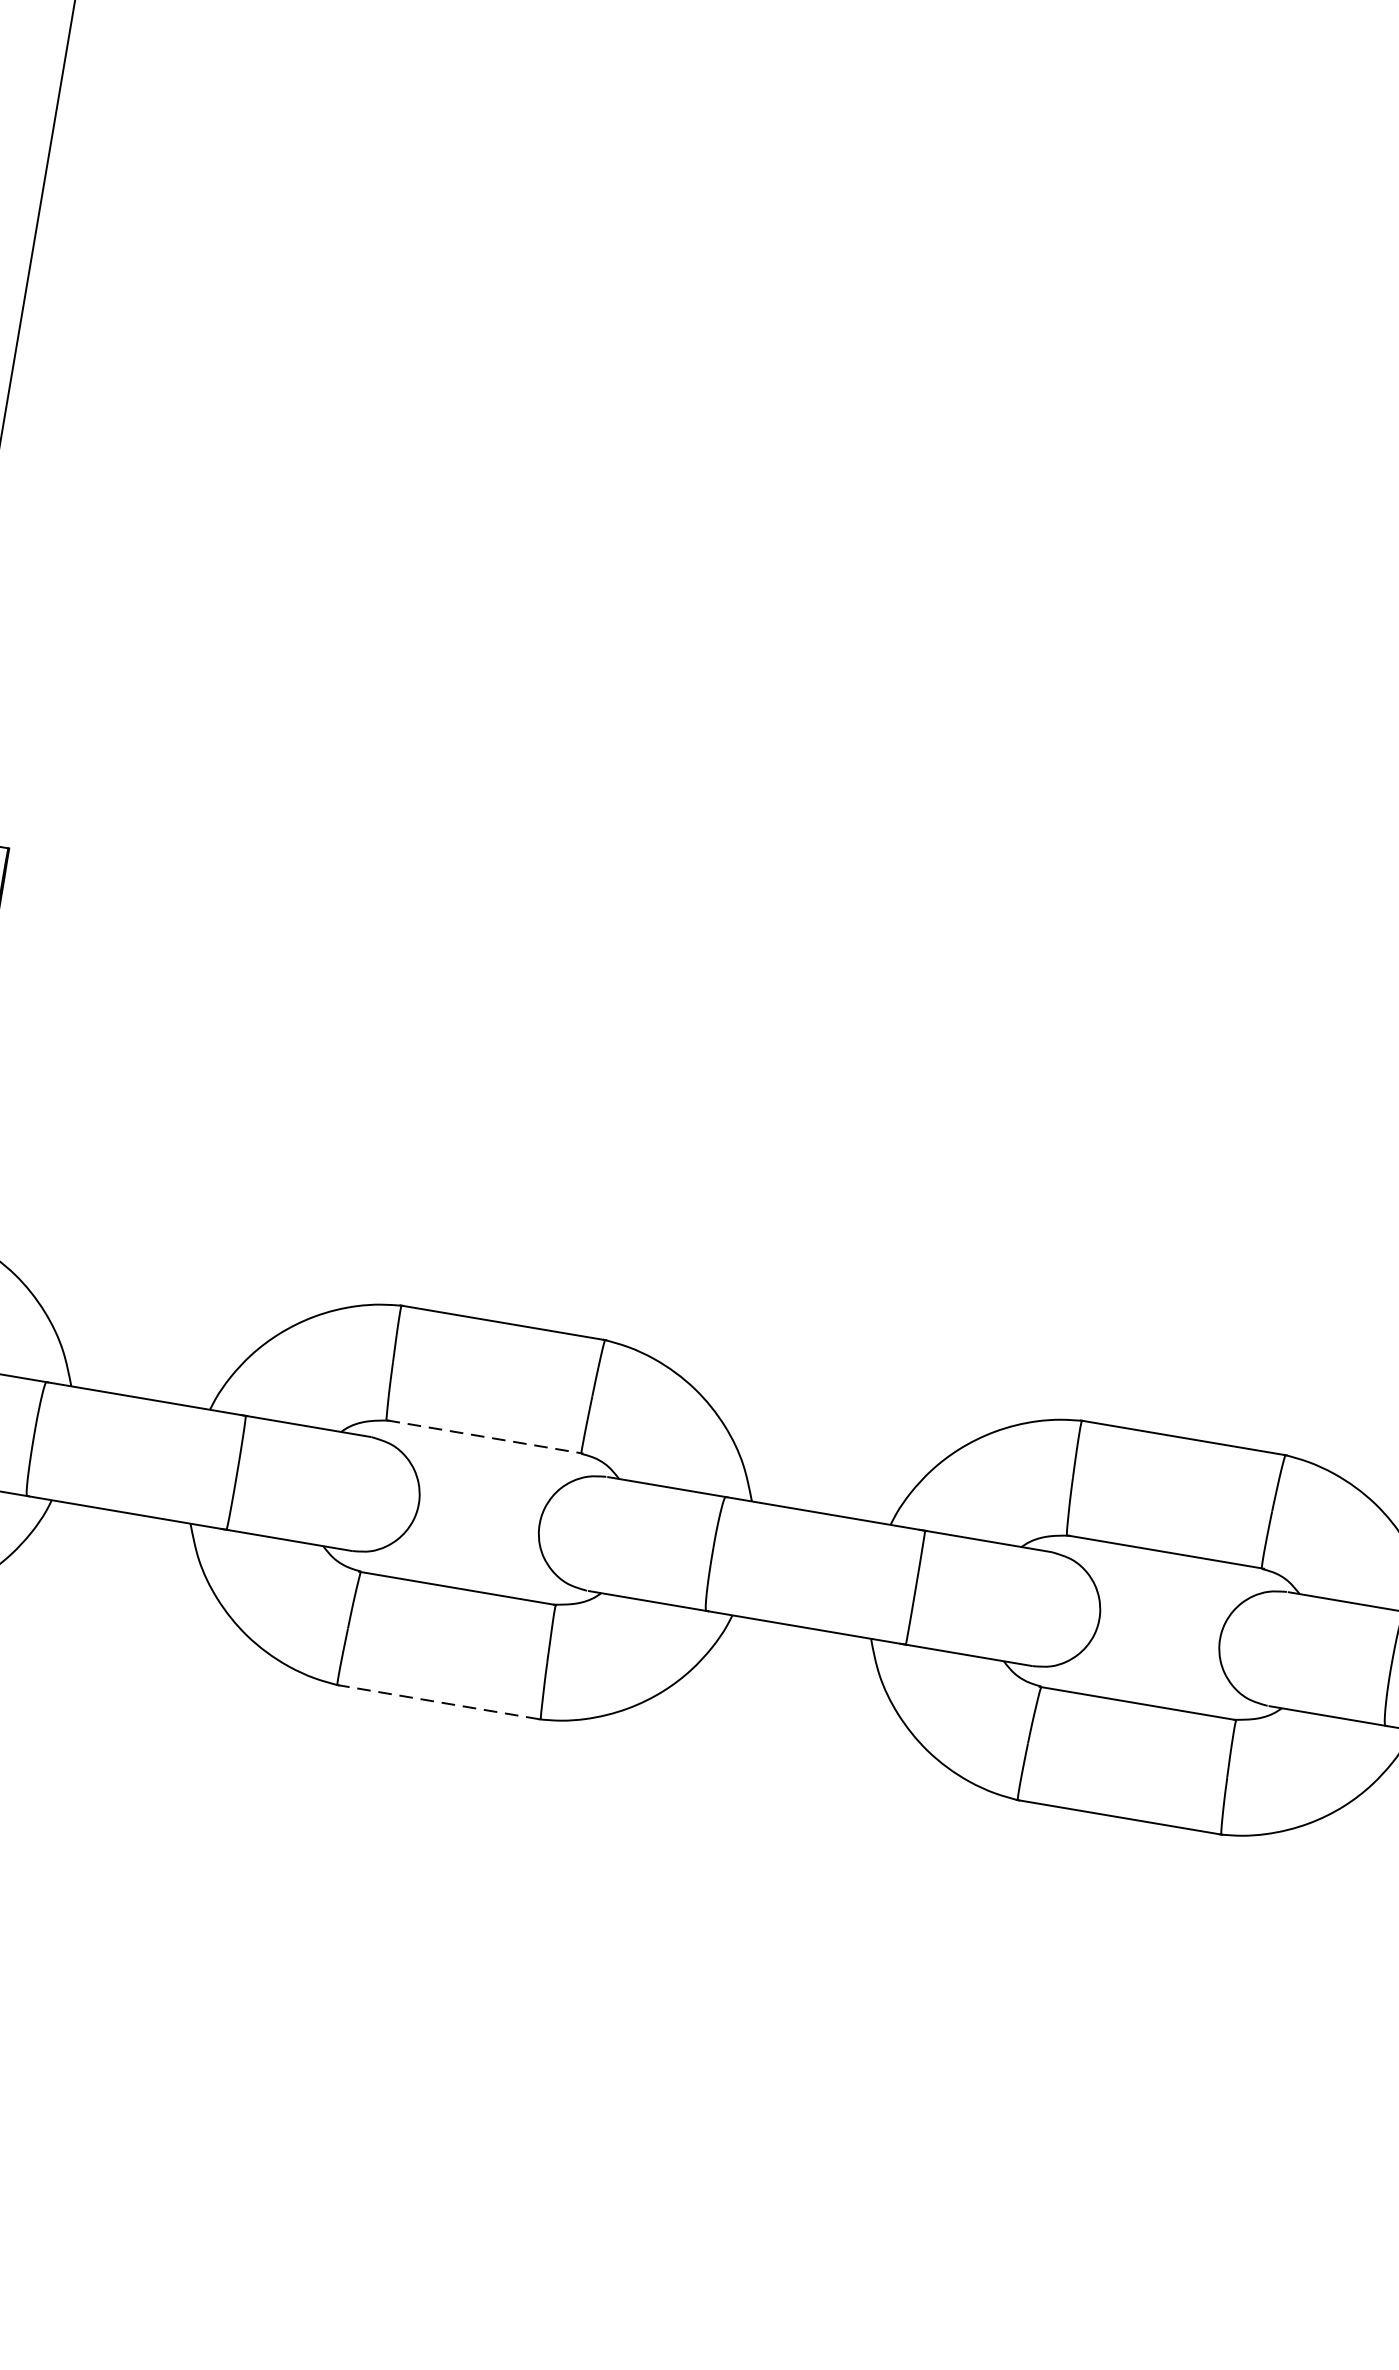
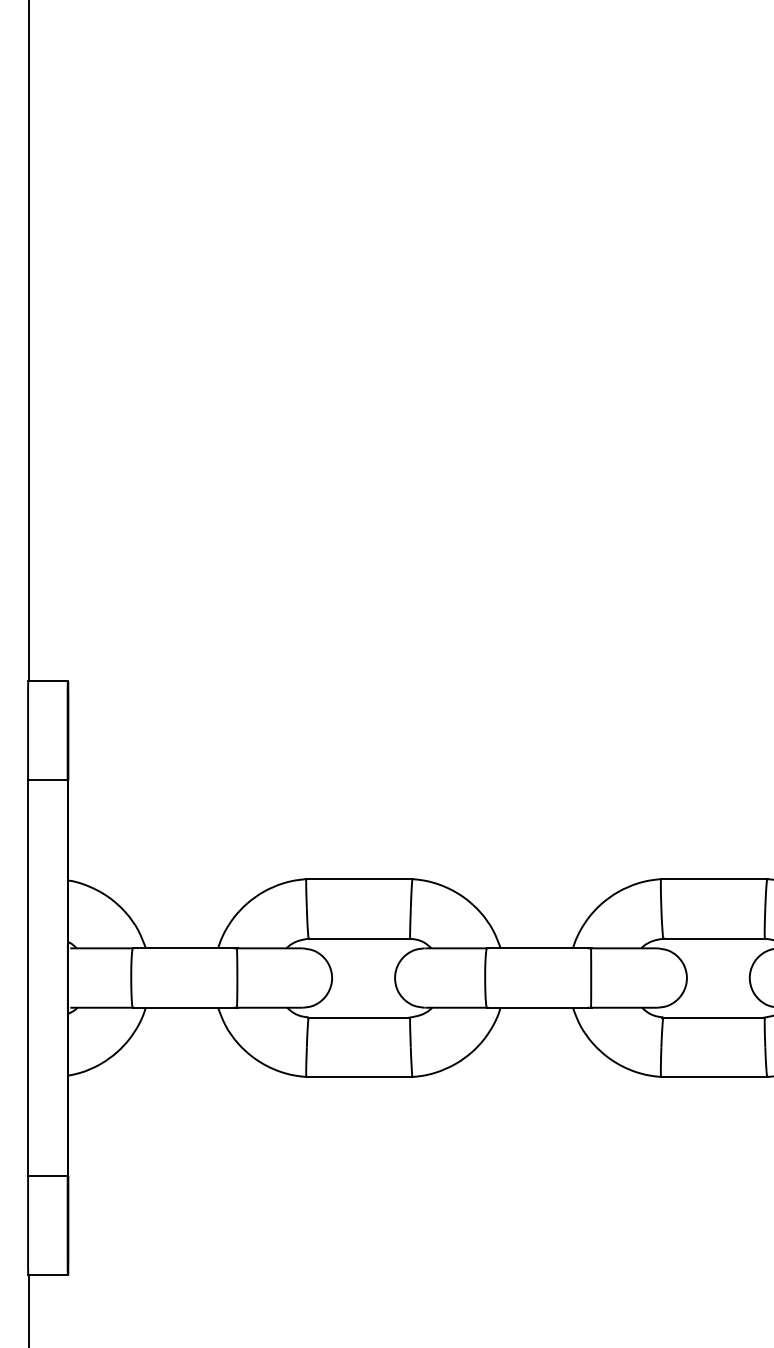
line: (486, 1437) -> (360, 938), dashed -> solid
line: (439, 1701) -> (359, 1076), dashed -> solid

